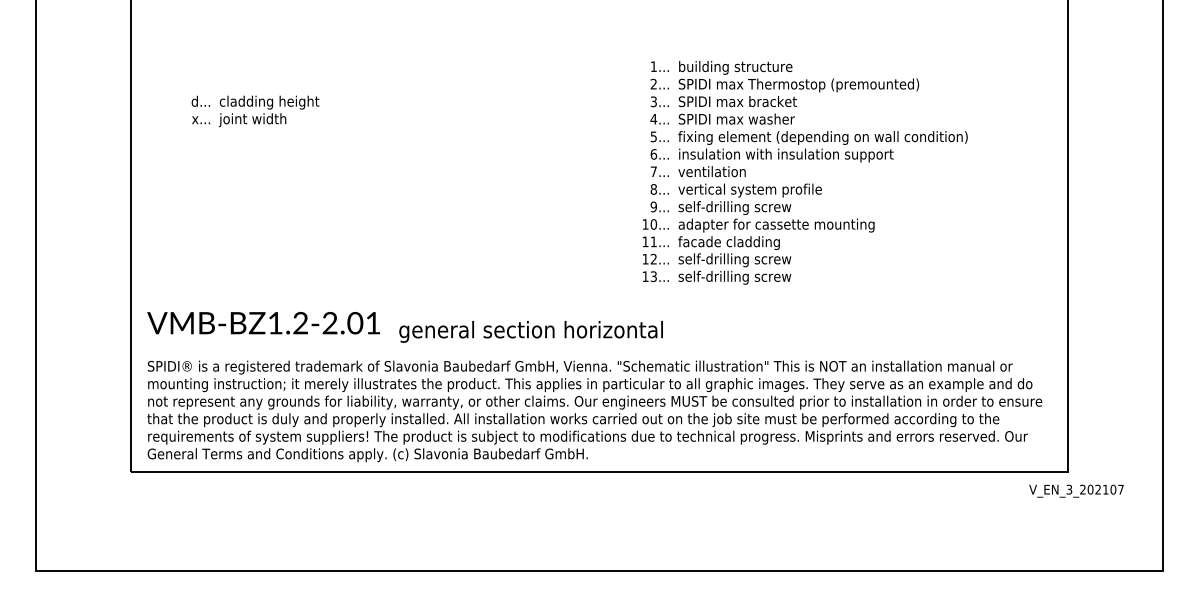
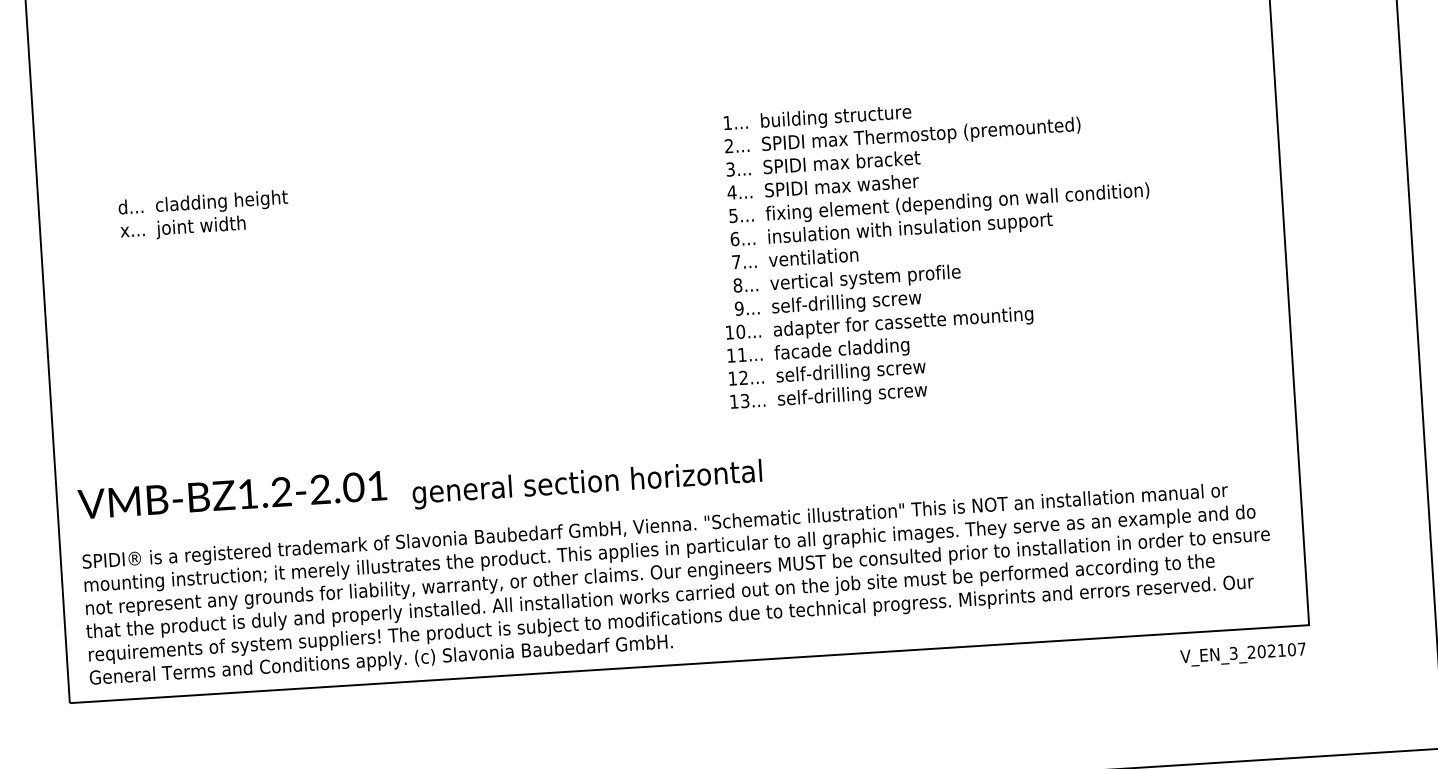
text: (1076, 490) -> (1243, 653), moved

